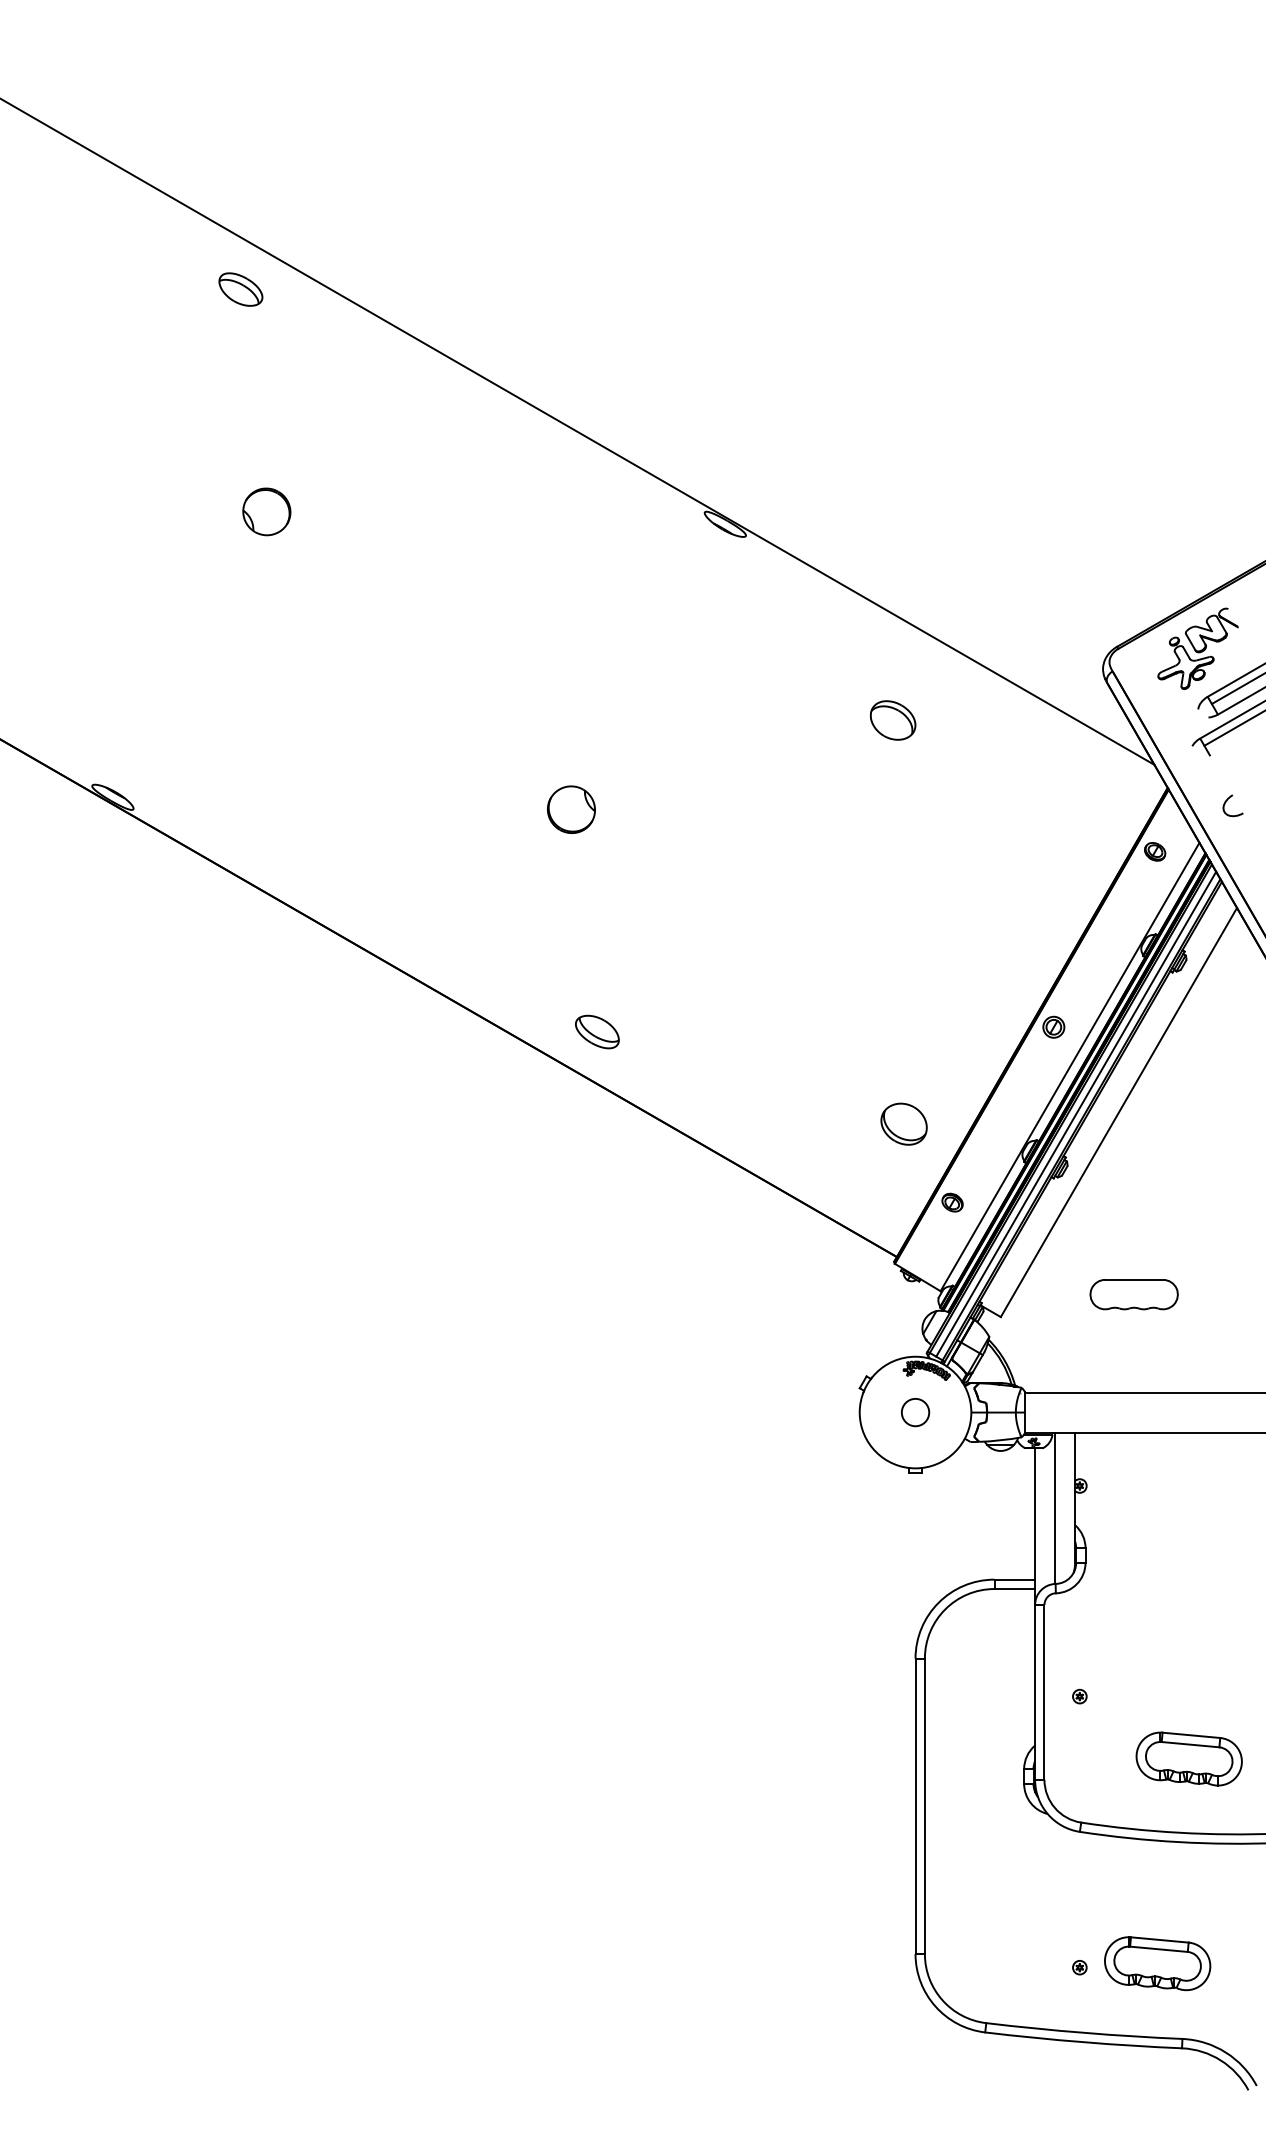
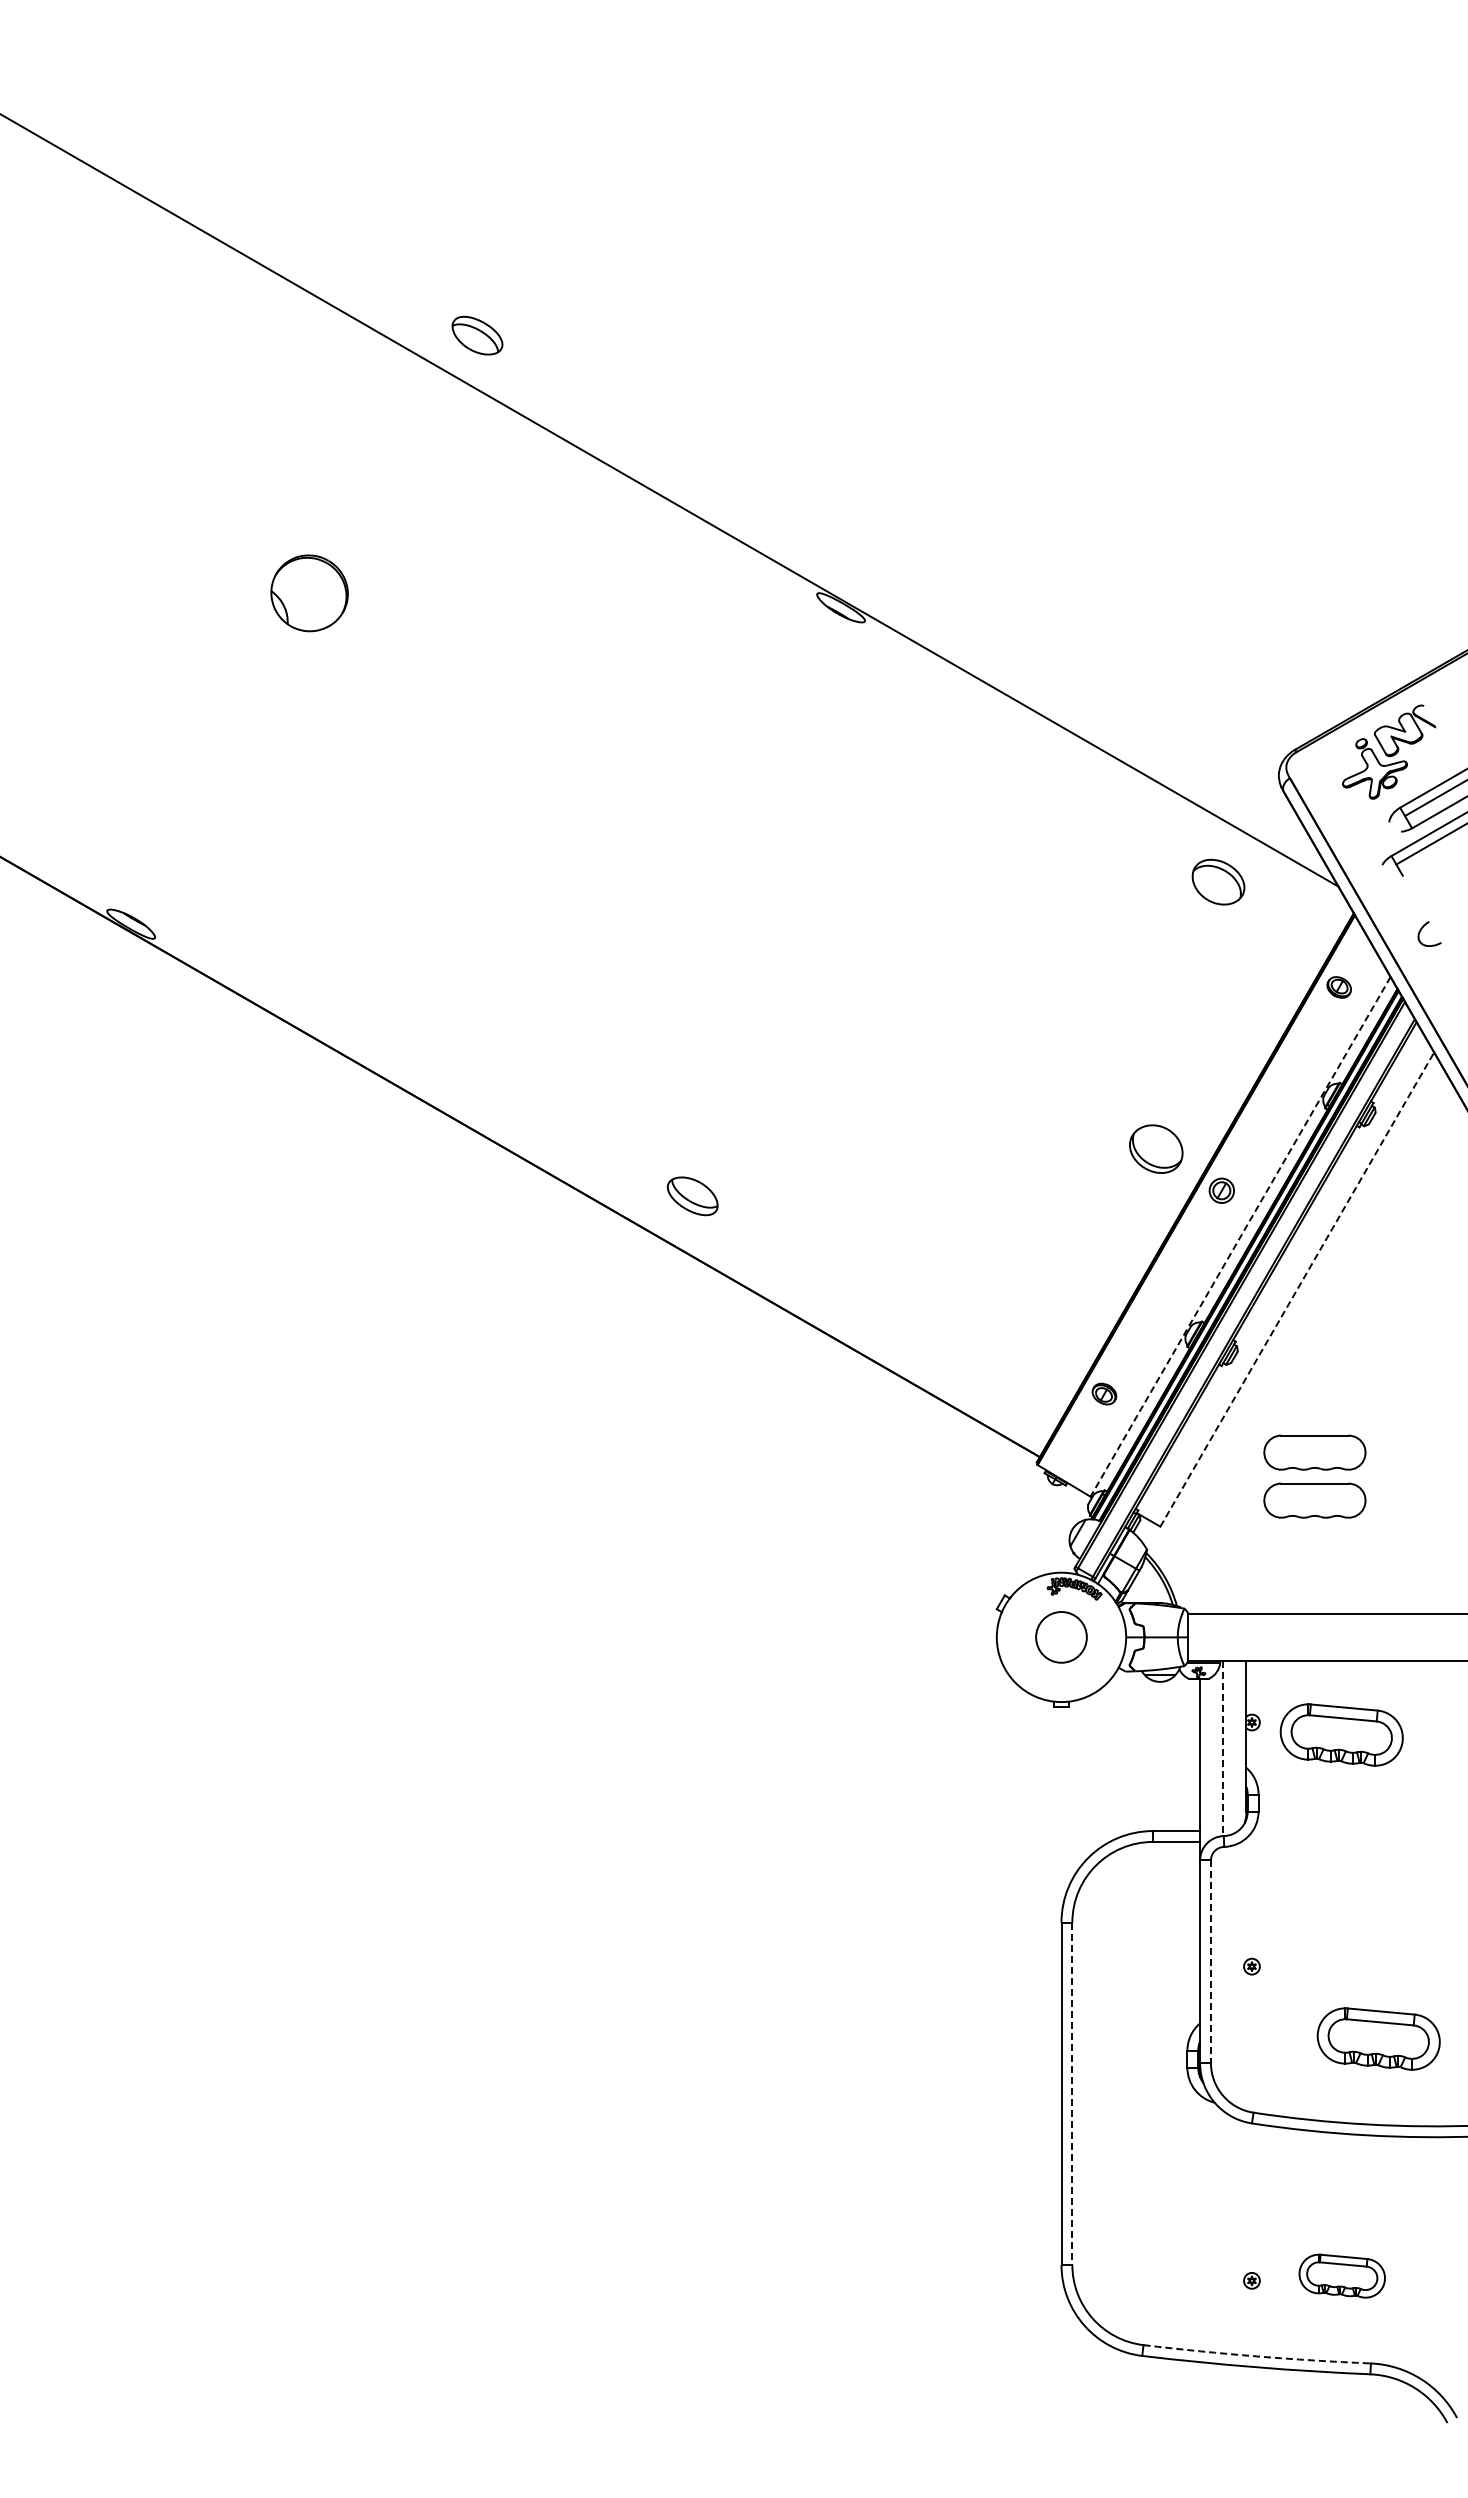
part: (240, 289) -> (477, 335), moved
part: (266, 512) -> (309, 593), size x1.4
part: (893, 719) -> (1218, 881), moved
part: (571, 809) -> (662, 938), removed
line: (1069, 1067) -> (1240, 1237), solid -> dashed
line: (1119, 1112) -> (1297, 1289), solid -> dashed
line: (1075, 1114) -> (1247, 1291), removed
part: (904, 1123) -> (1156, 1148), moved
part: (1133, 1253) -> (1314, 1452), added
circle: (915, 1412) -> (1061, 1637), size x1.6
part: (1157, 1496) -> (1341, 1734), added
line: (1055, 1508) -> (1223, 1748), solid -> dashed
line: (1044, 1693) -> (1210, 1962), solid -> dashed
line: (925, 1806) -> (1072, 2094), solid -> dashed
part: (1157, 1963) -> (1342, 2275), size x0.7
arc: (1084, 2032) -> (1257, 2356), solid -> dashed

